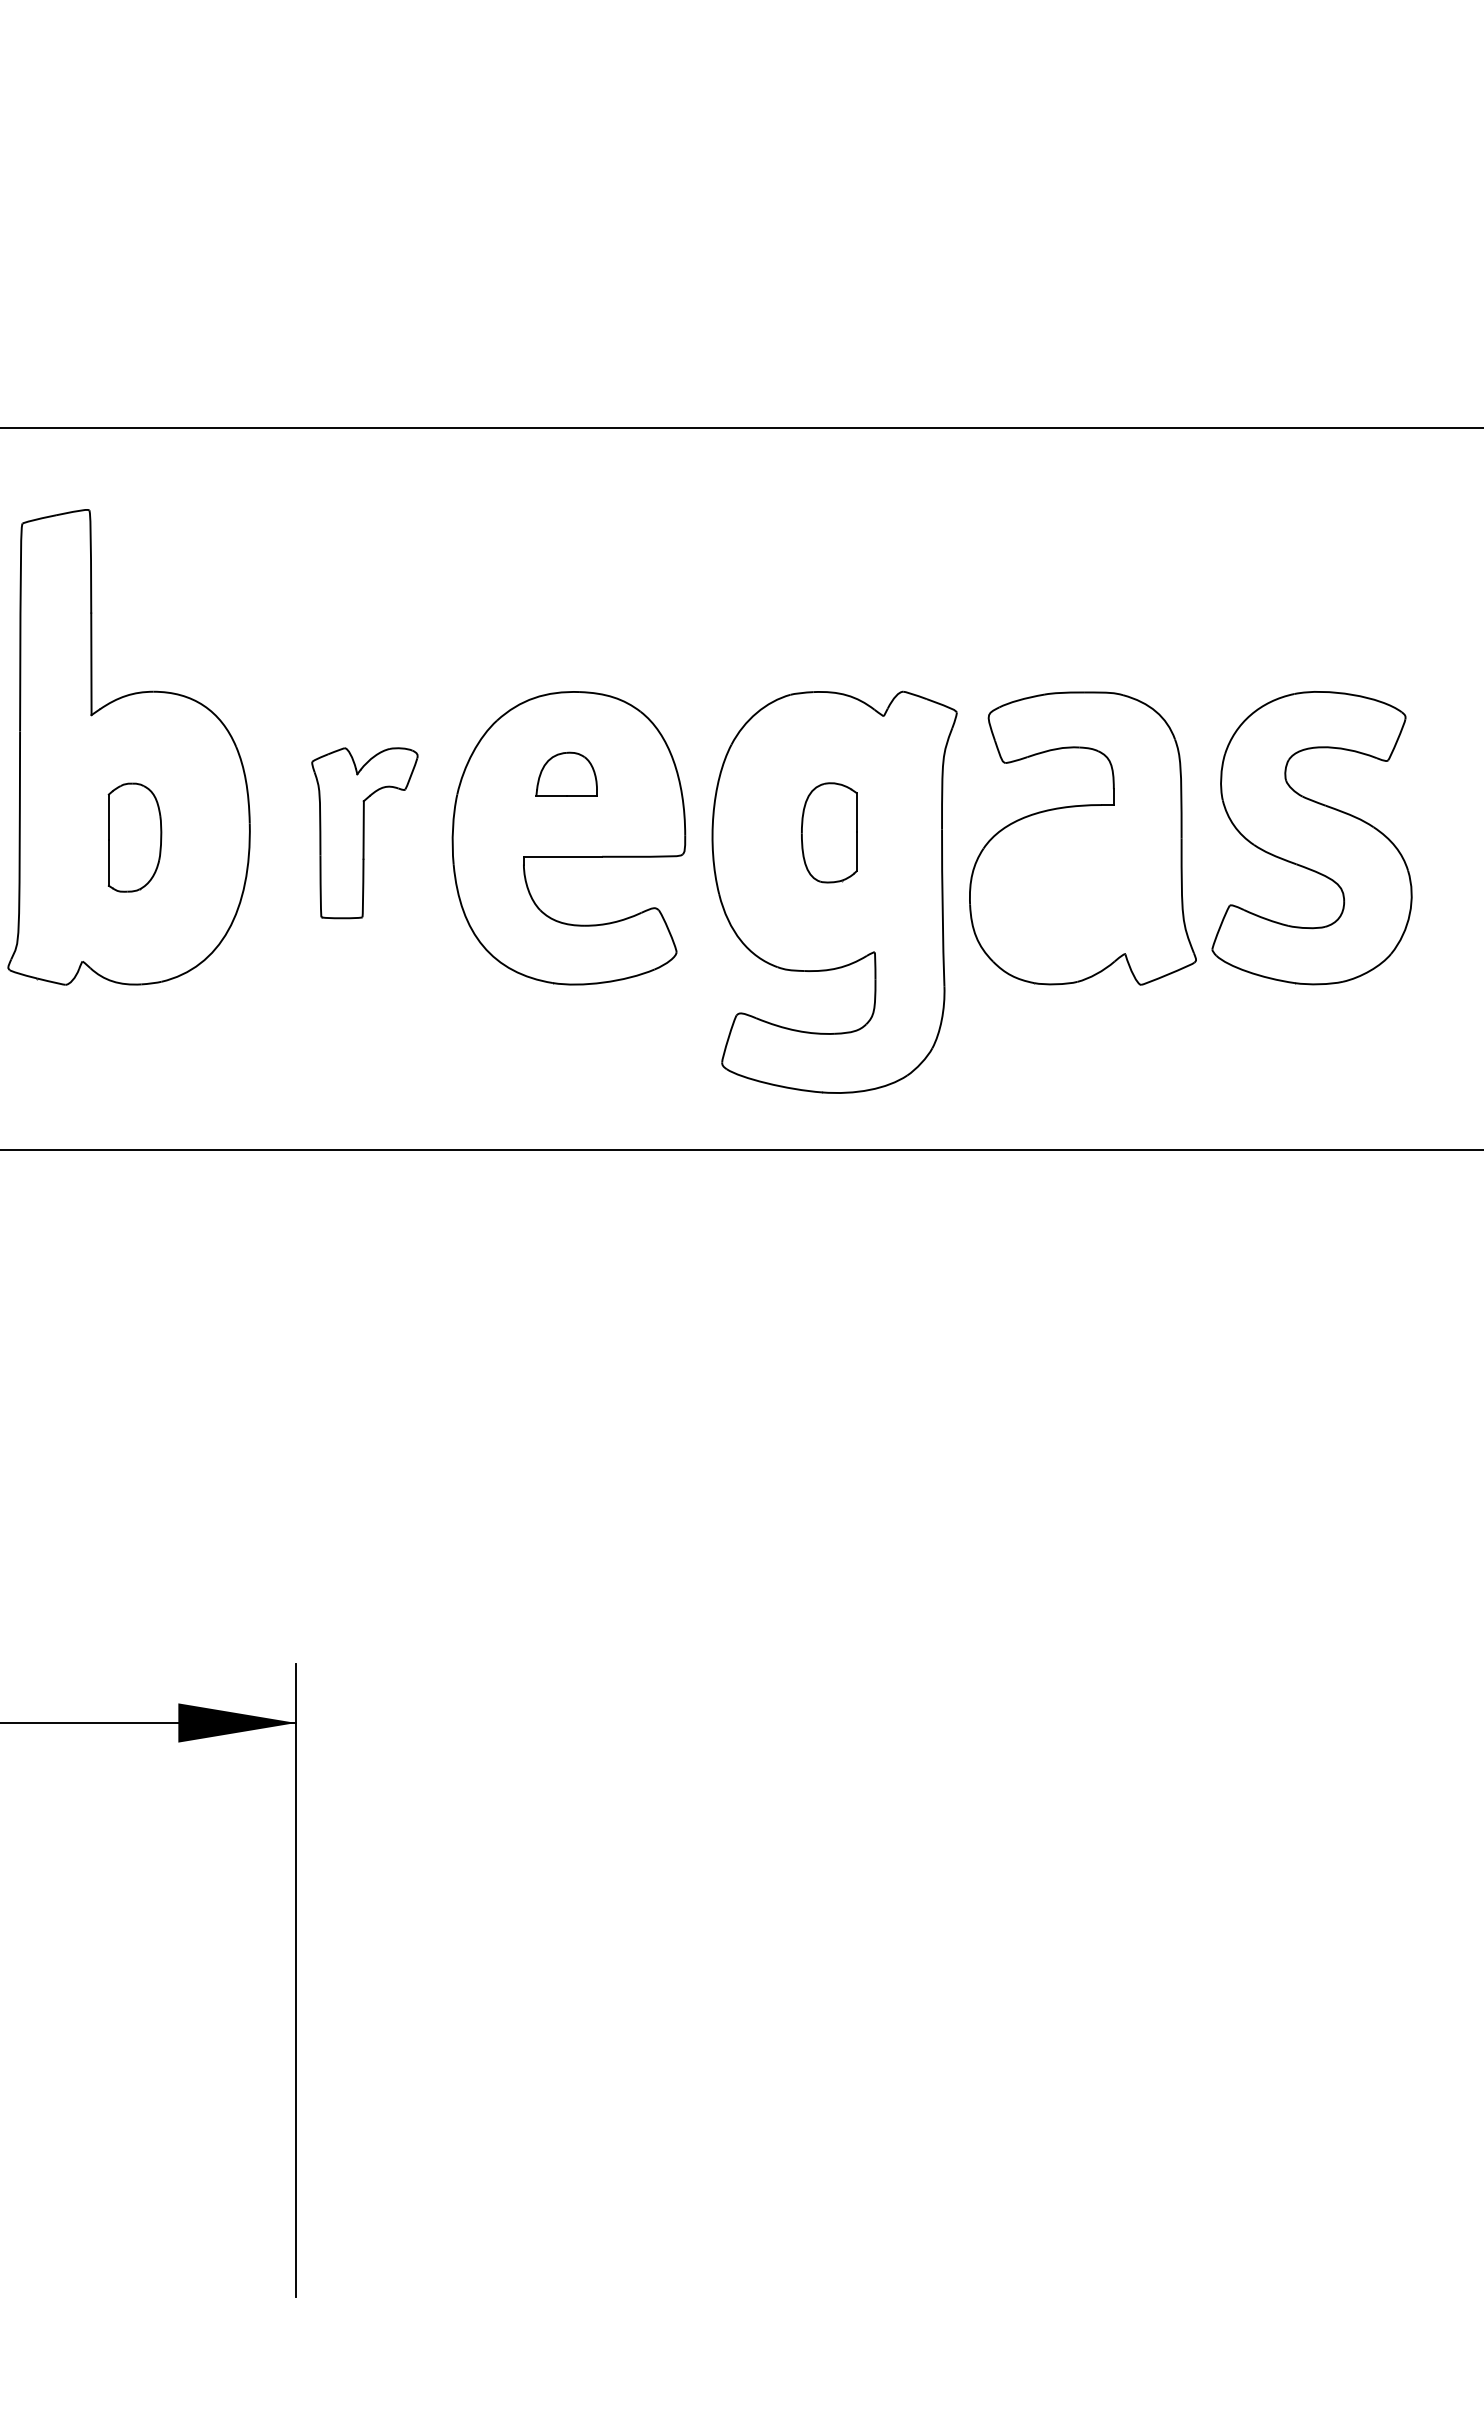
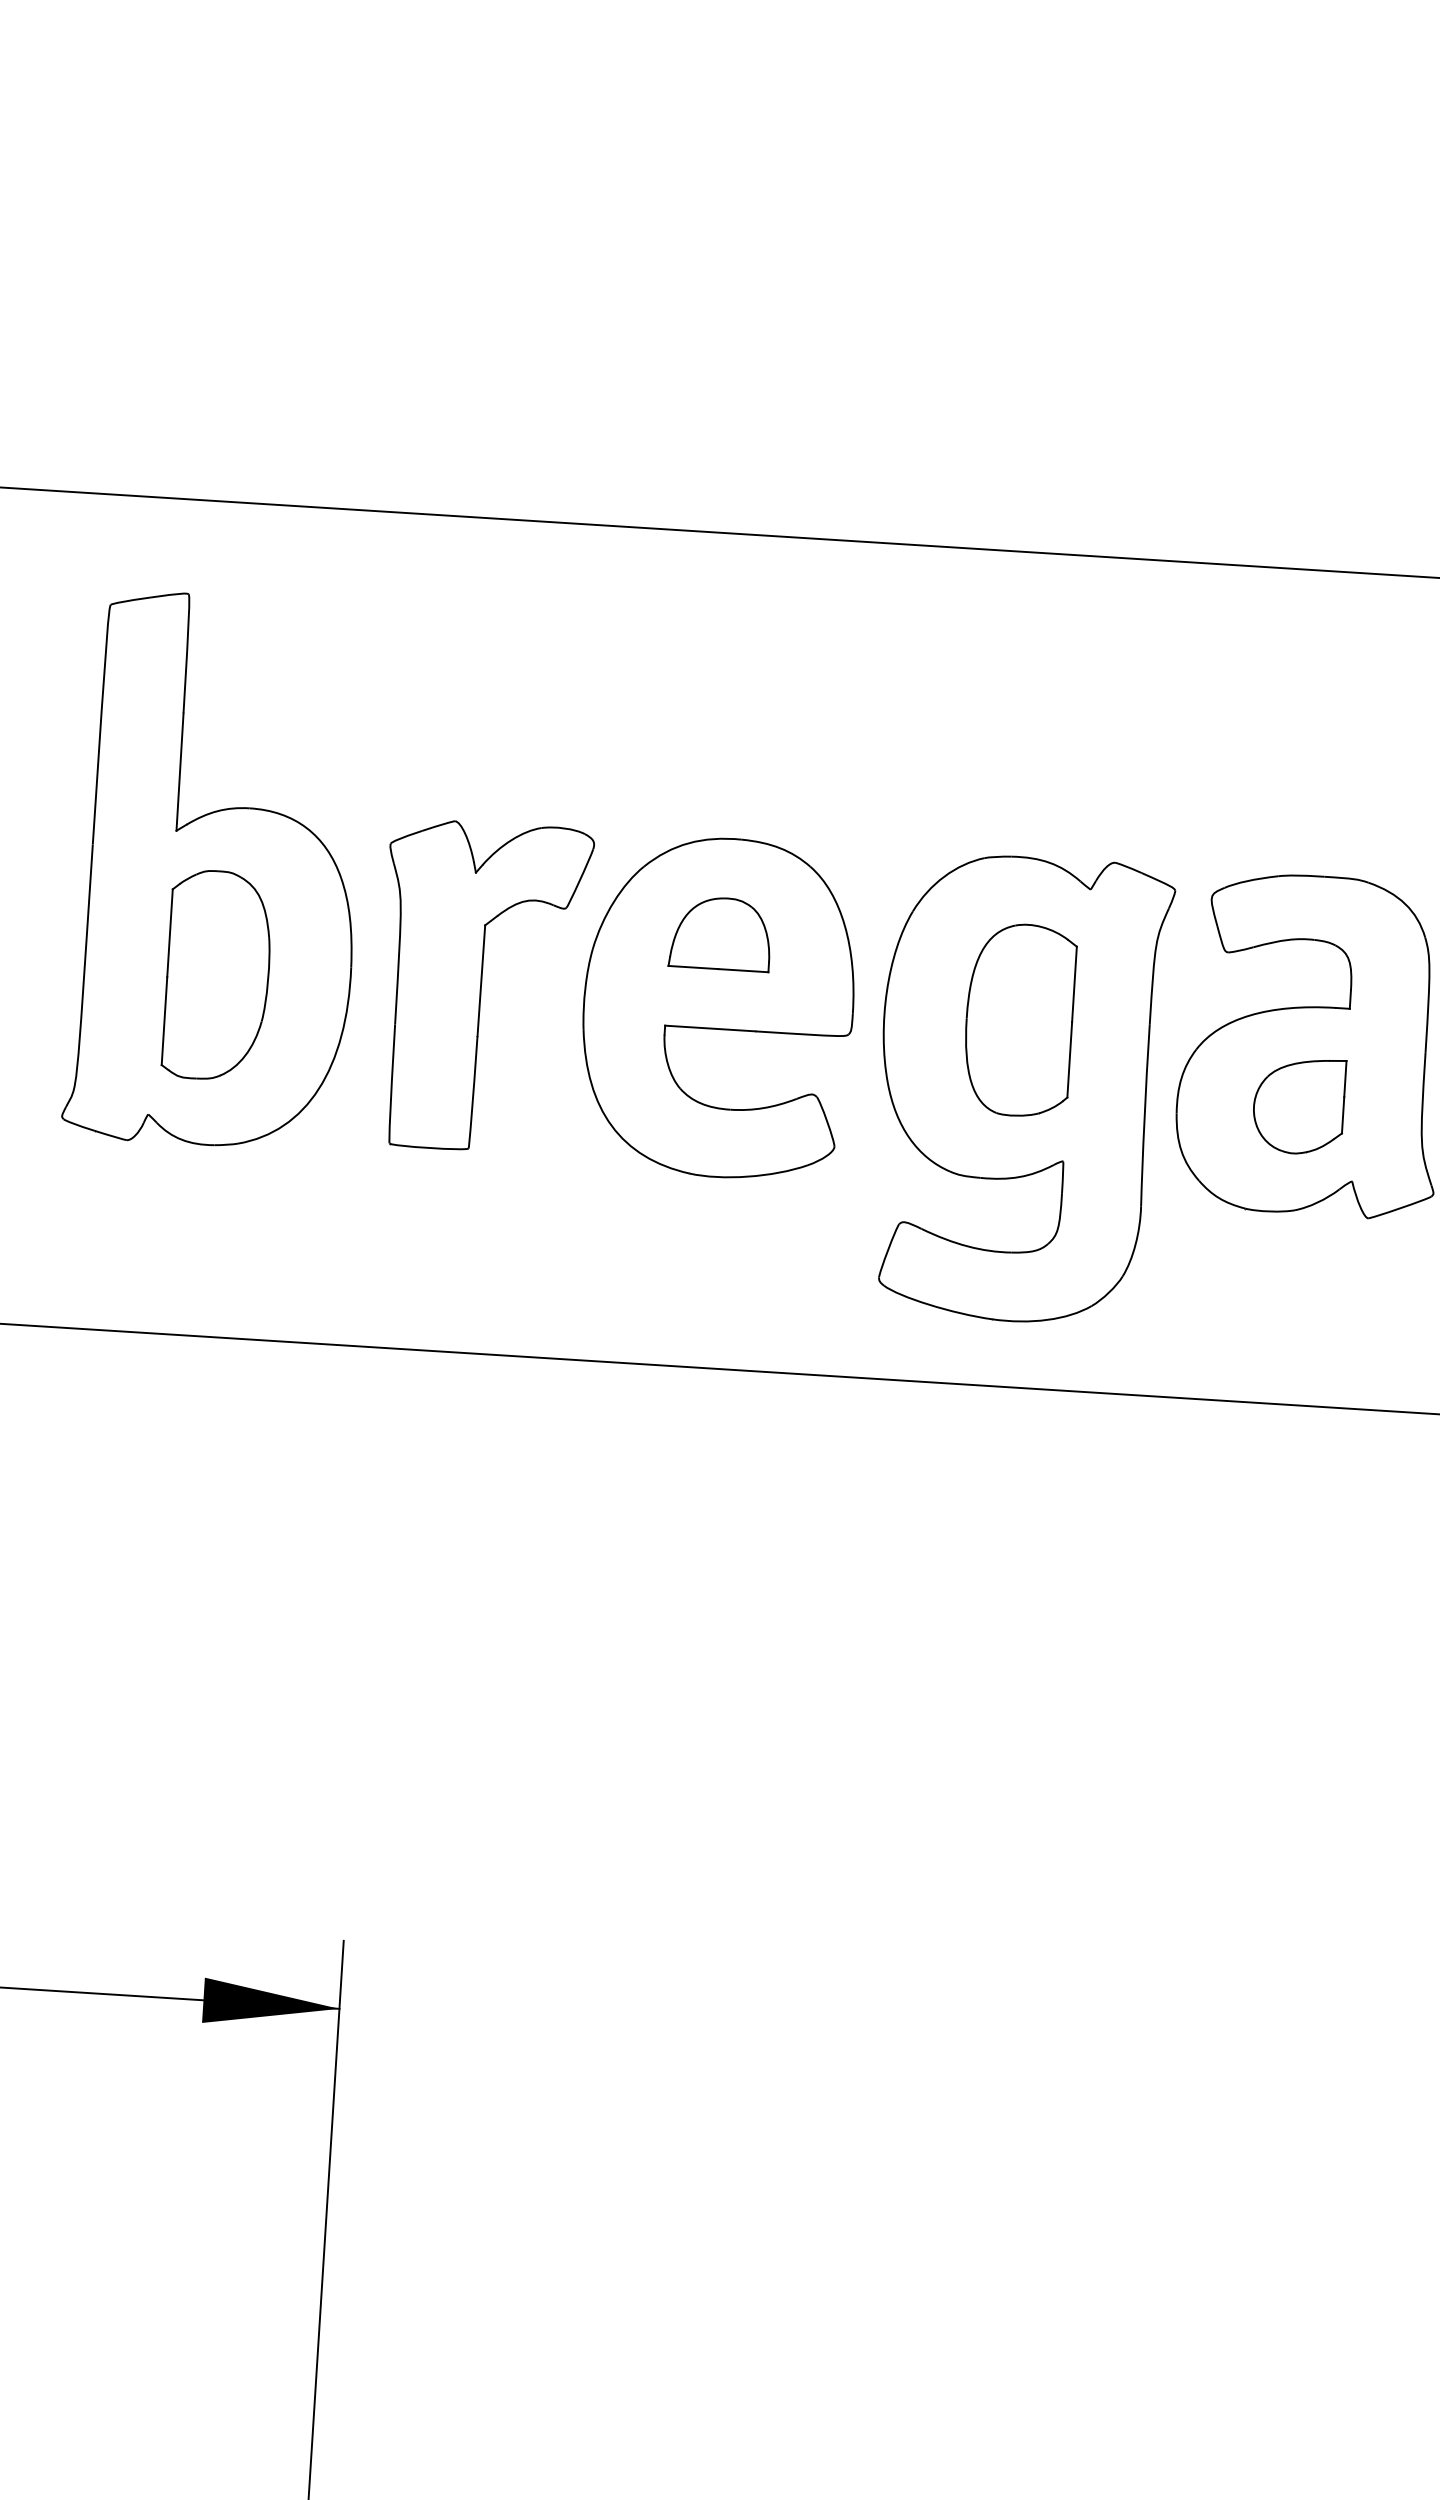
part: (566, 773) -> (720, 932), size x1.43
part: (364, 832) -> (482, 986), size x1.67
part: (828, 832) -> (1018, 1019), size x1.67
part: (134, 837) -> (217, 975), size x1.67
part: (1074, 891) -> (1298, 1105), added

